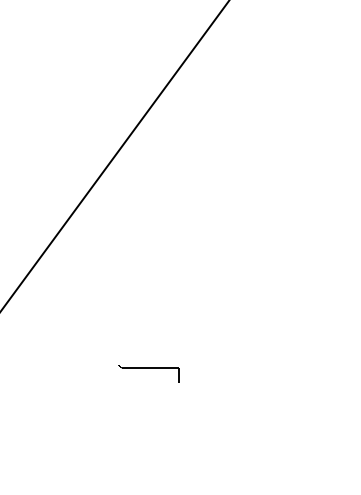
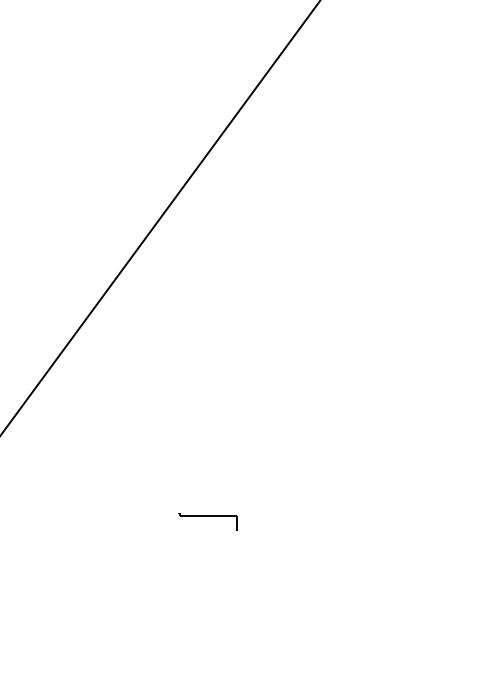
part: (148, 373) -> (207, 521), size x0.7

